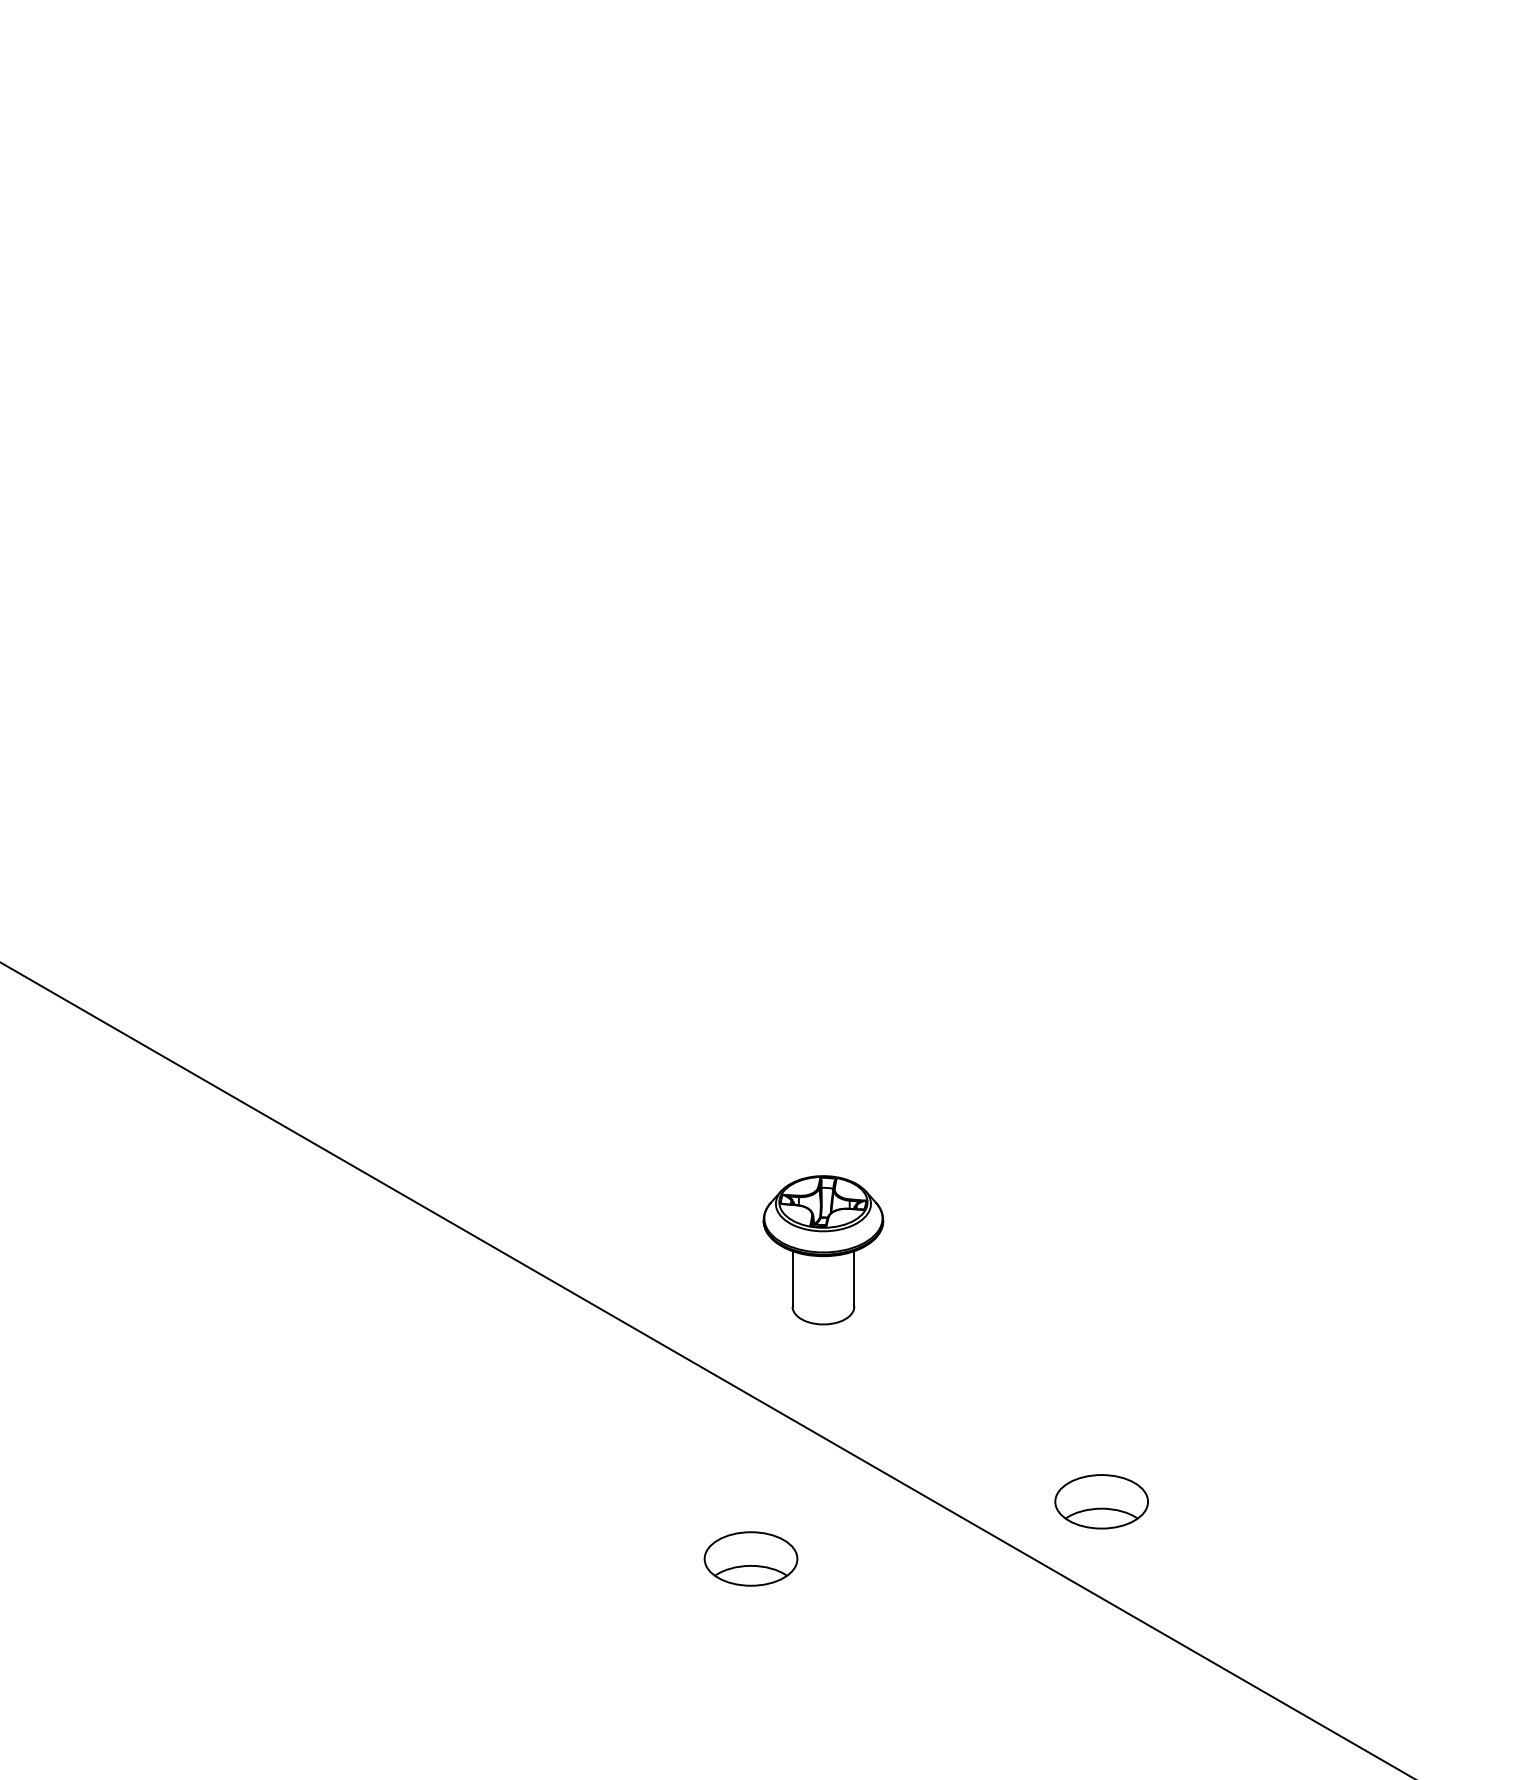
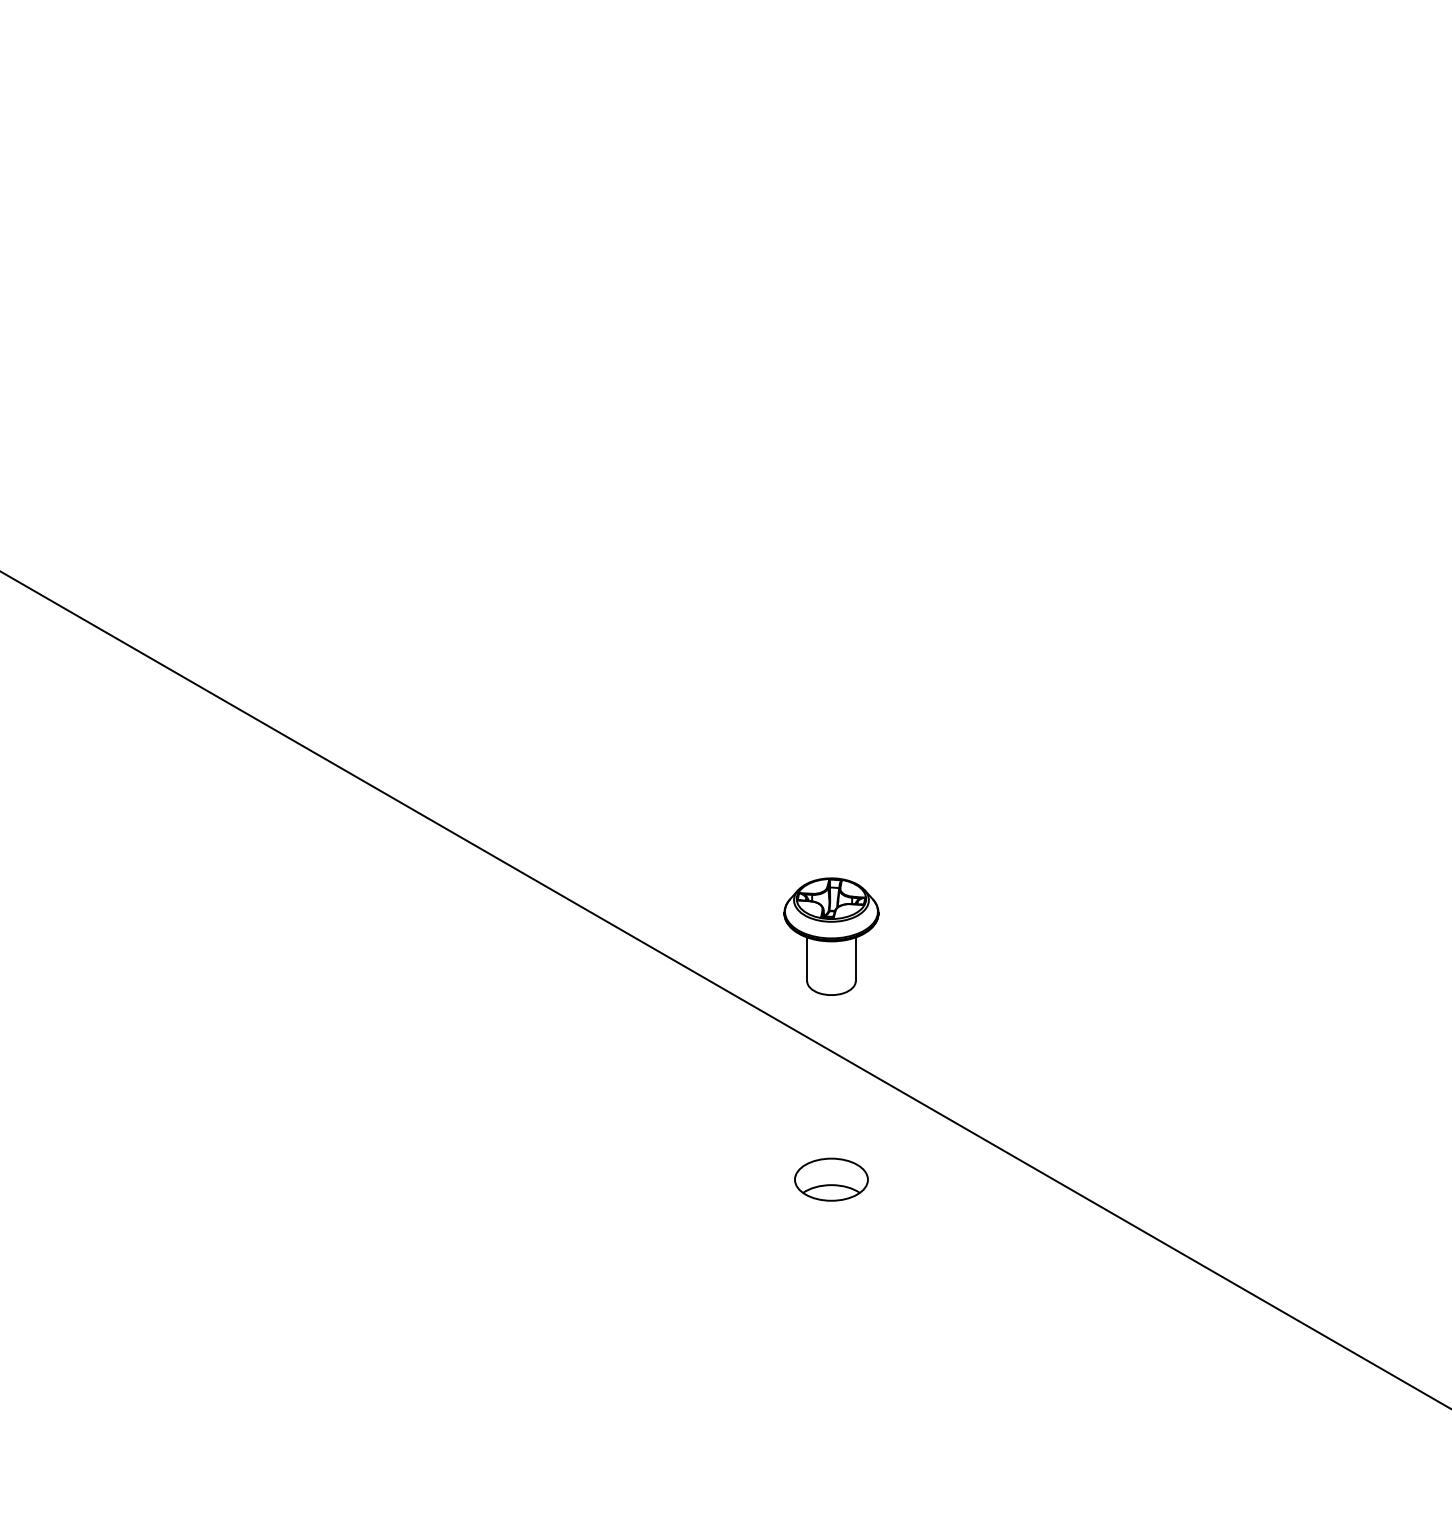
part: (823, 1249) -> (831, 936), moved
part: (1101, 1501) -> (1107, 1134), removed

